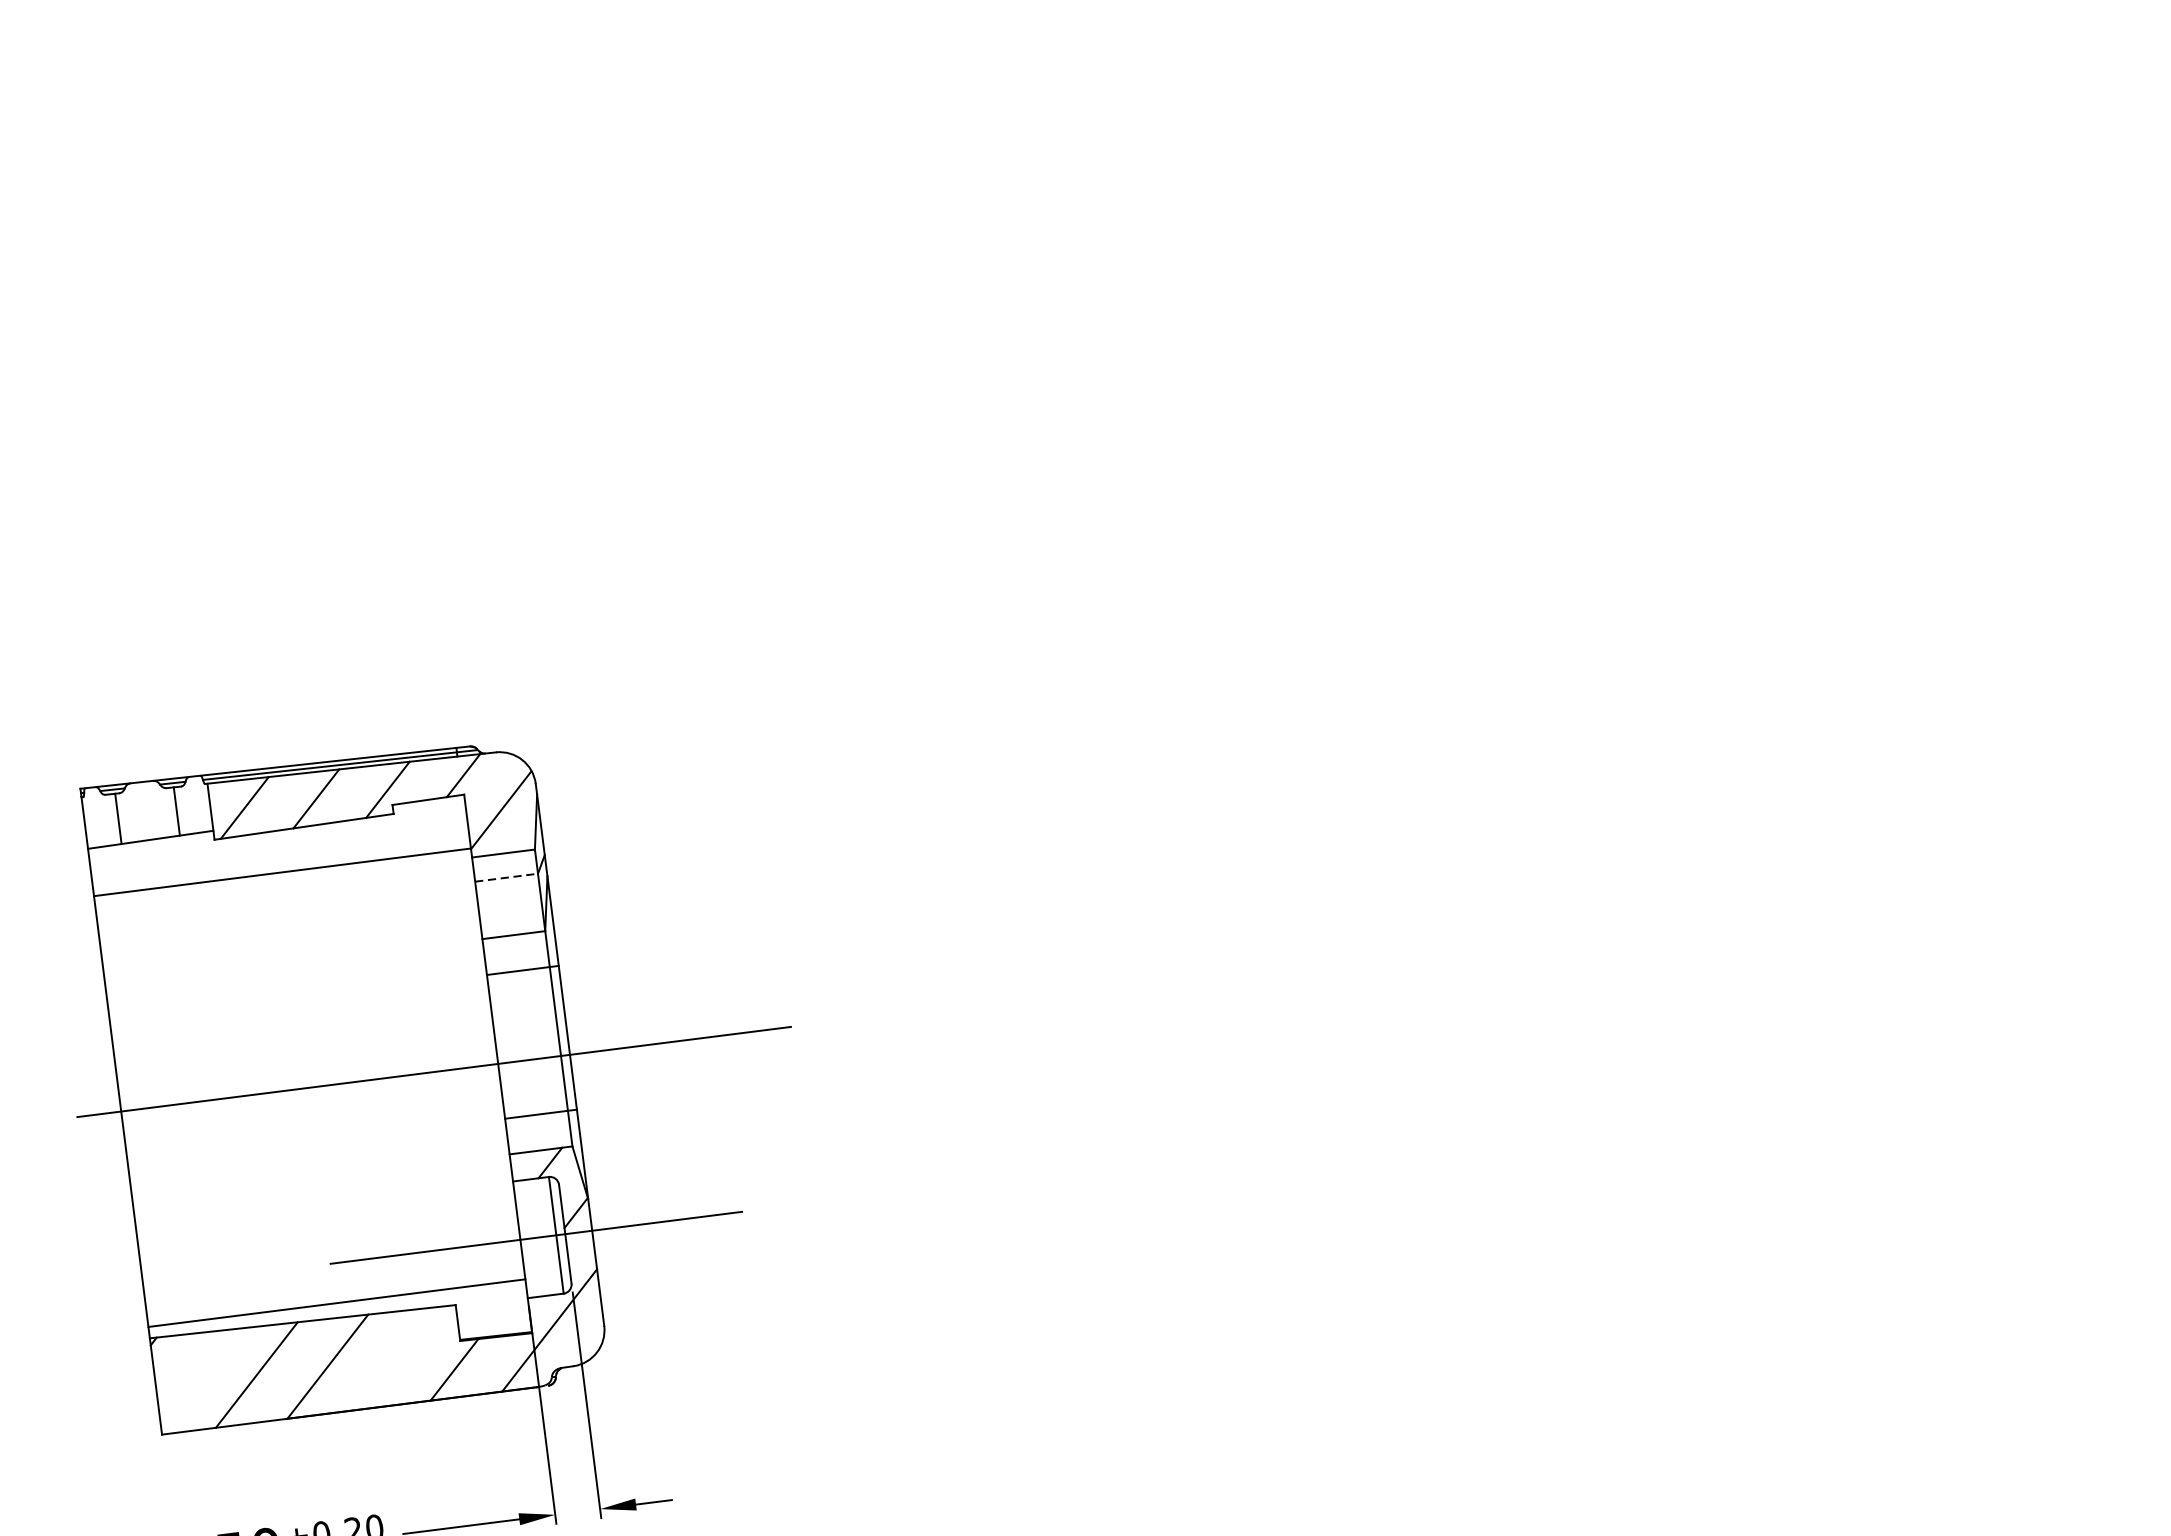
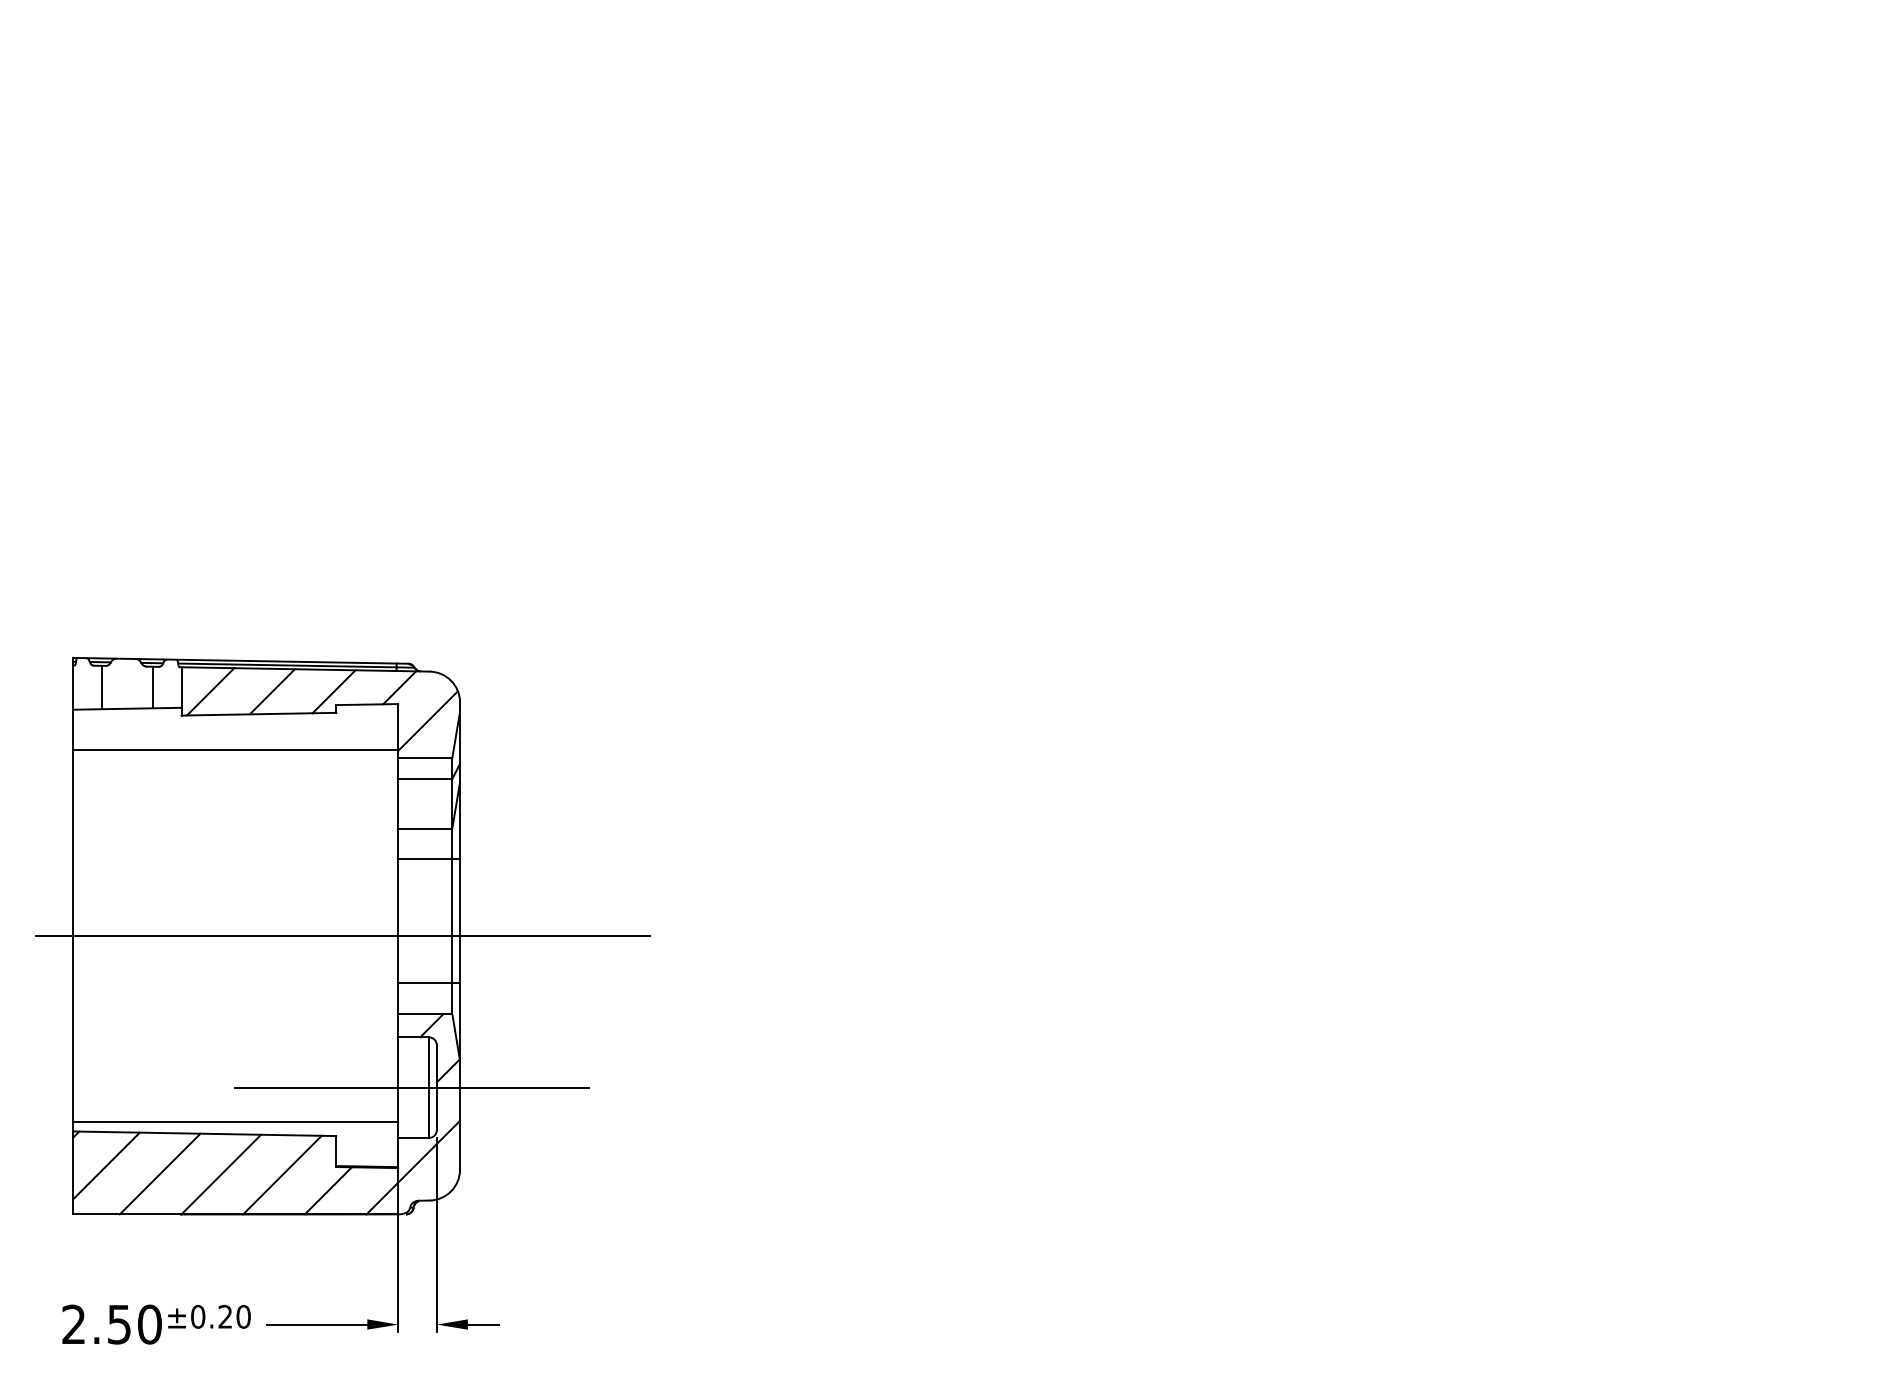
line: (506, 878) -> (425, 779), dashed -> solid
line: (398, 1357) -> (282, 1174), added
line: (193, 1372) -> (106, 1165), added

